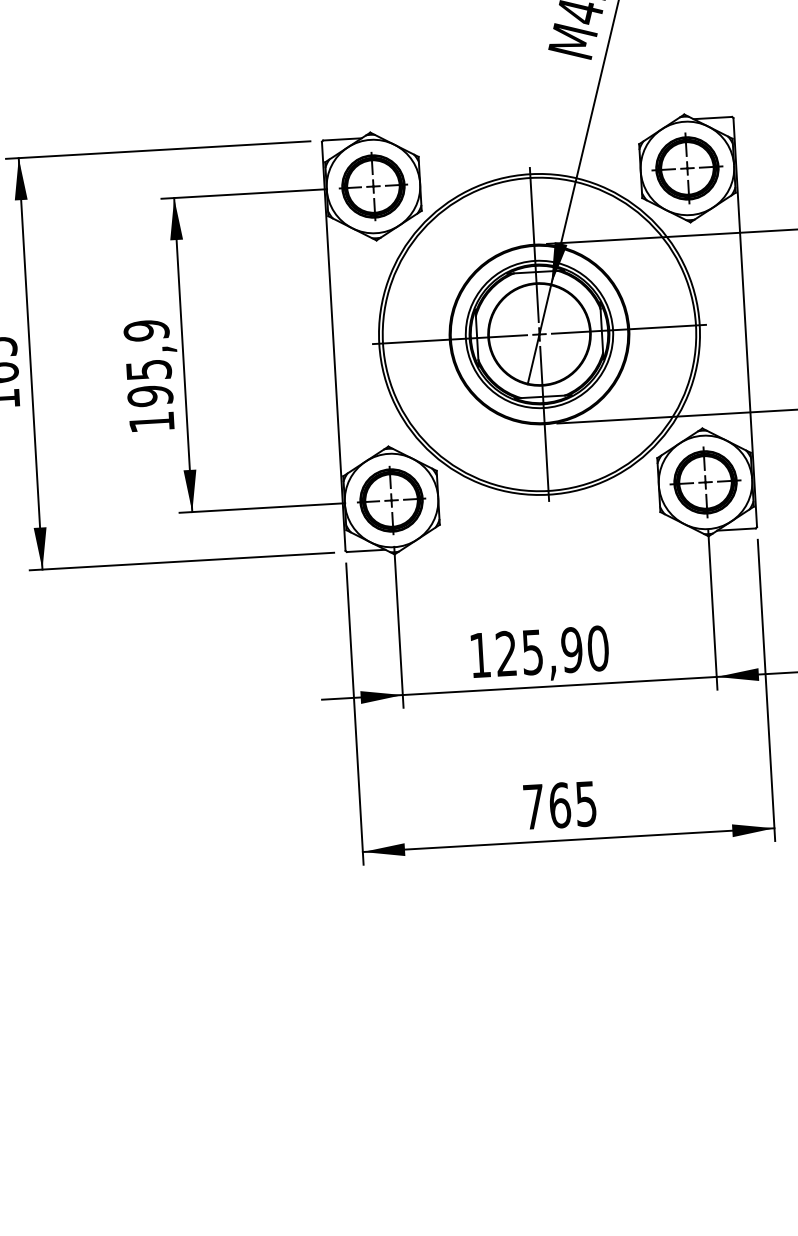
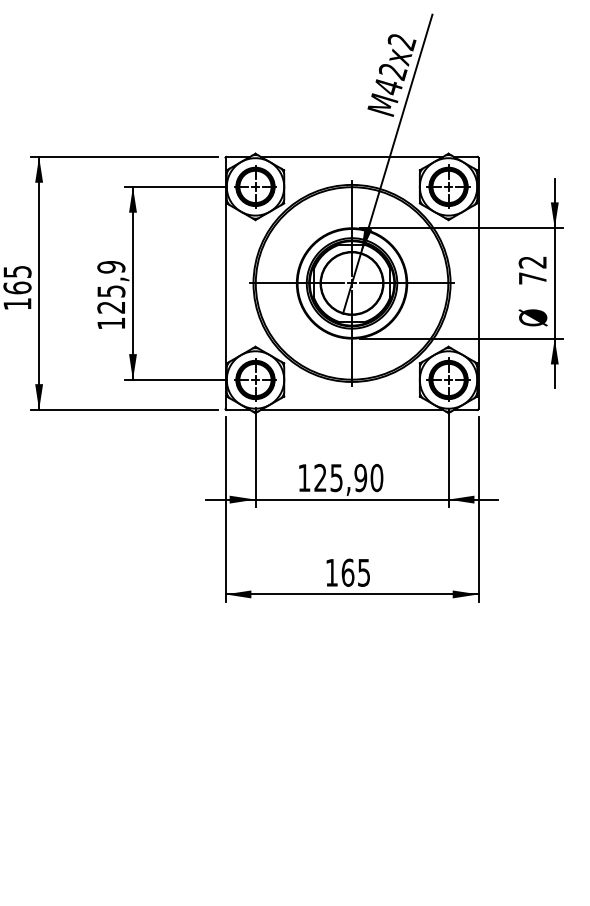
line: (528, 127) -> (352, 156), added
text: (150, 396) -> (111, 307), 195,9 -> 125,9
line: (552, 539) -> (352, 409), added
text: (533, 806) -> (331, 572), 765 -> 165

